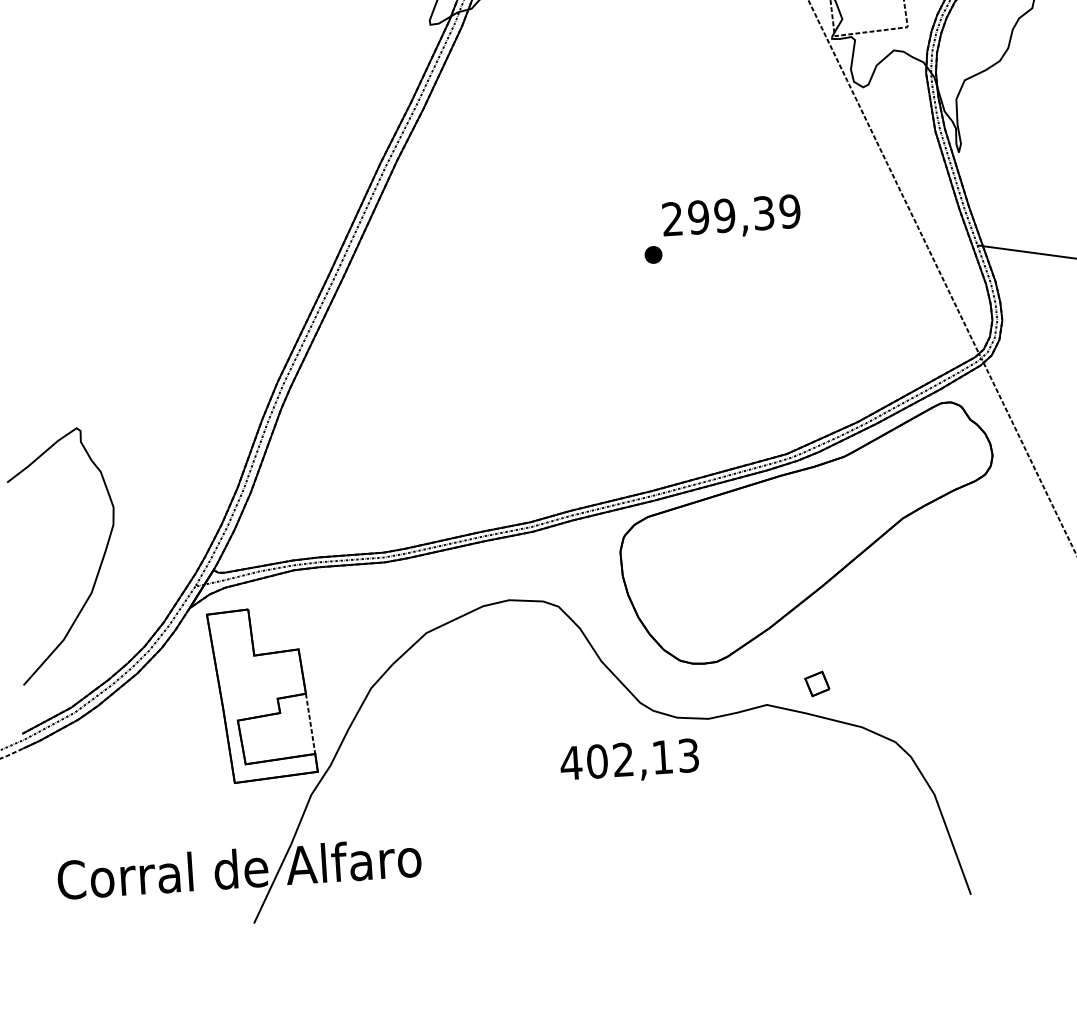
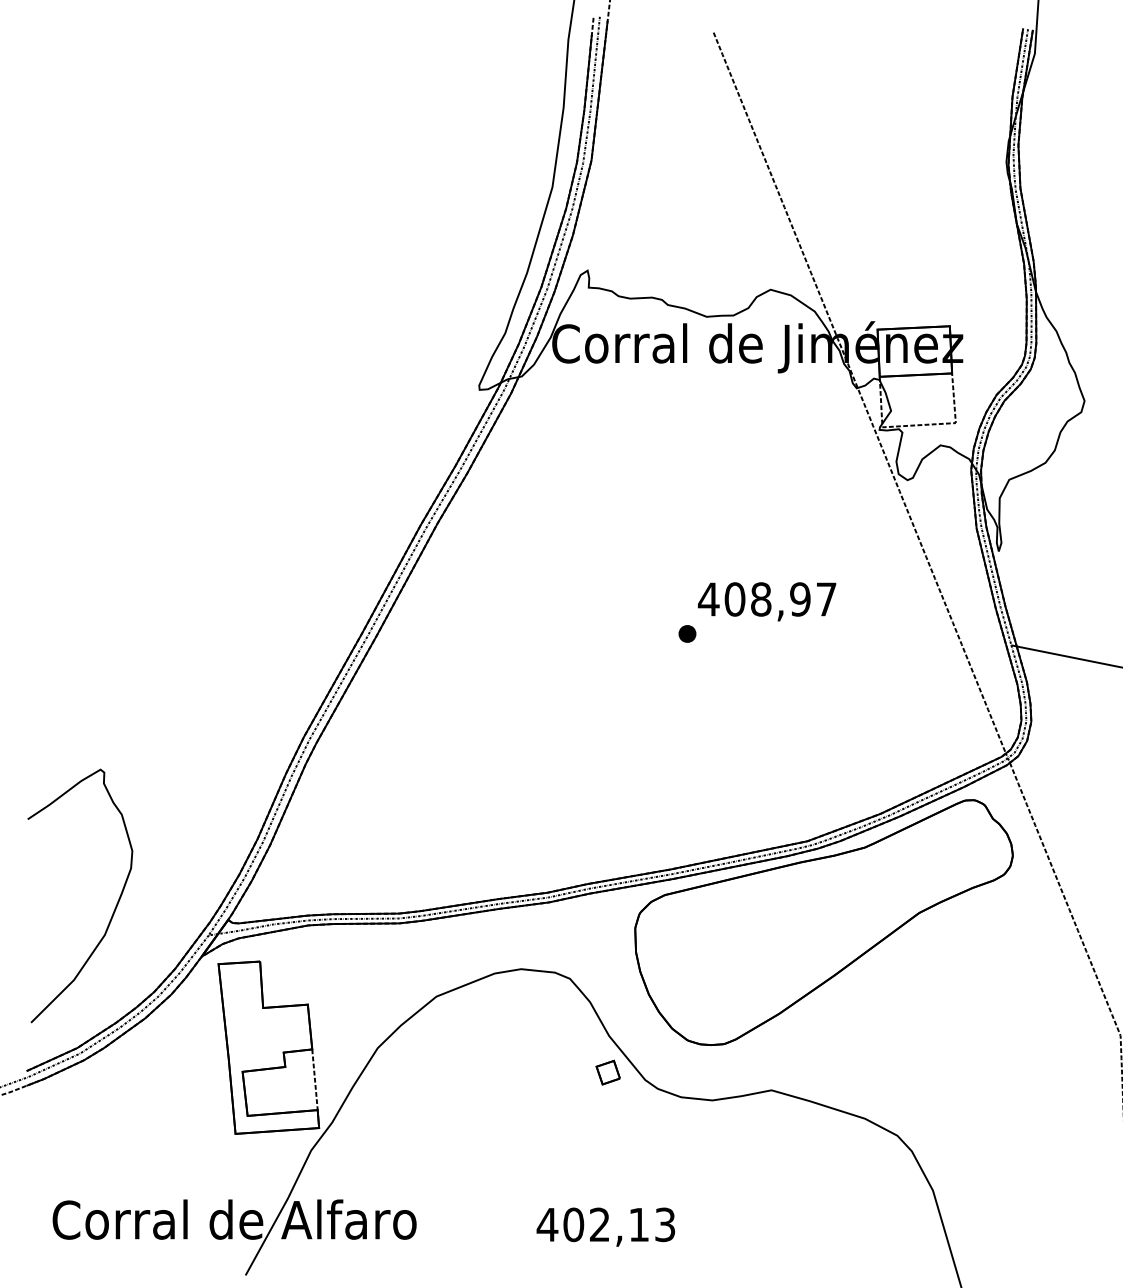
text: (730, 215) -> (766, 599), 299,39 -> 408,97
part: (816, 683) -> (607, 1072), moved
text: (629, 761) -> (605, 1226), moved

